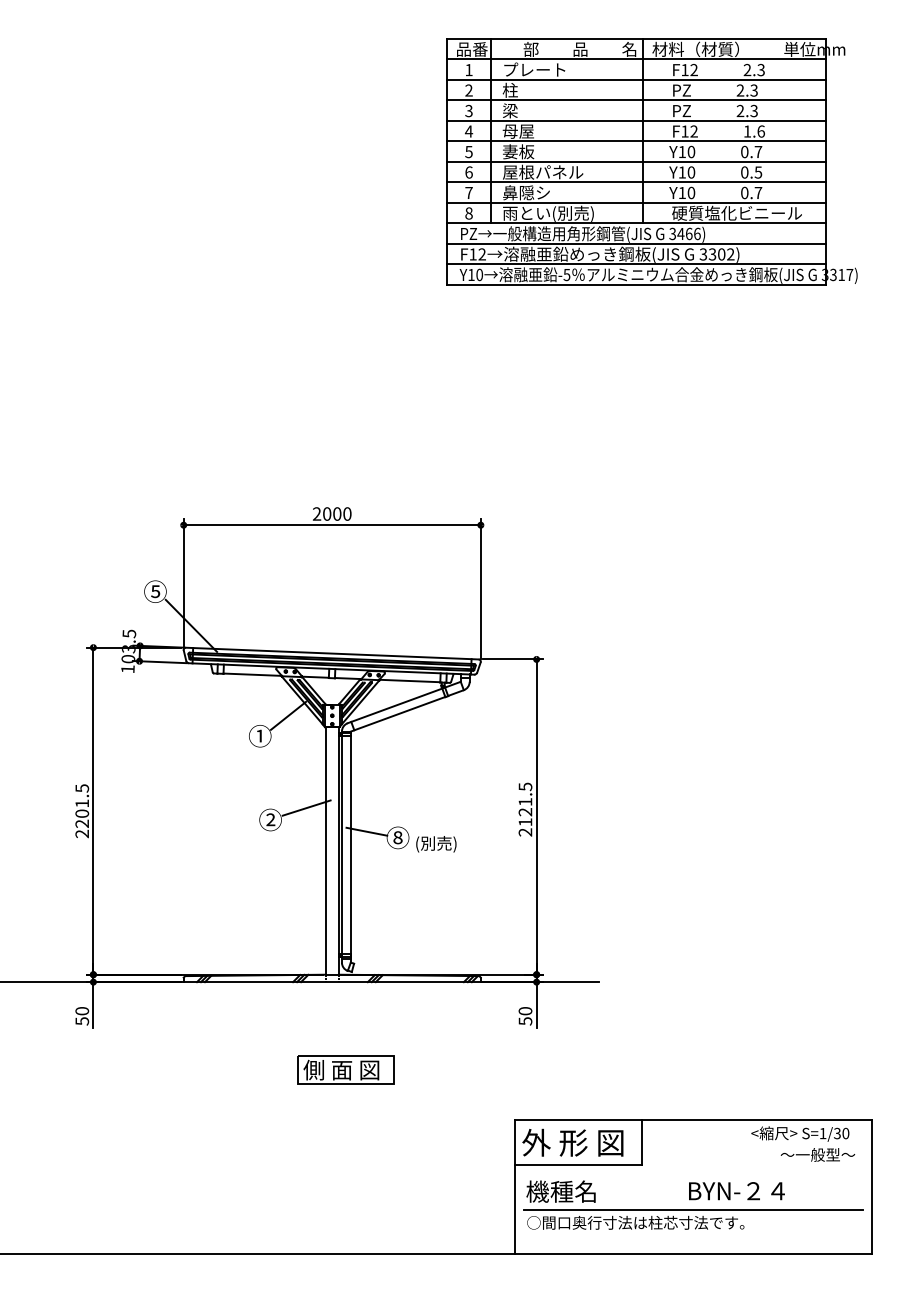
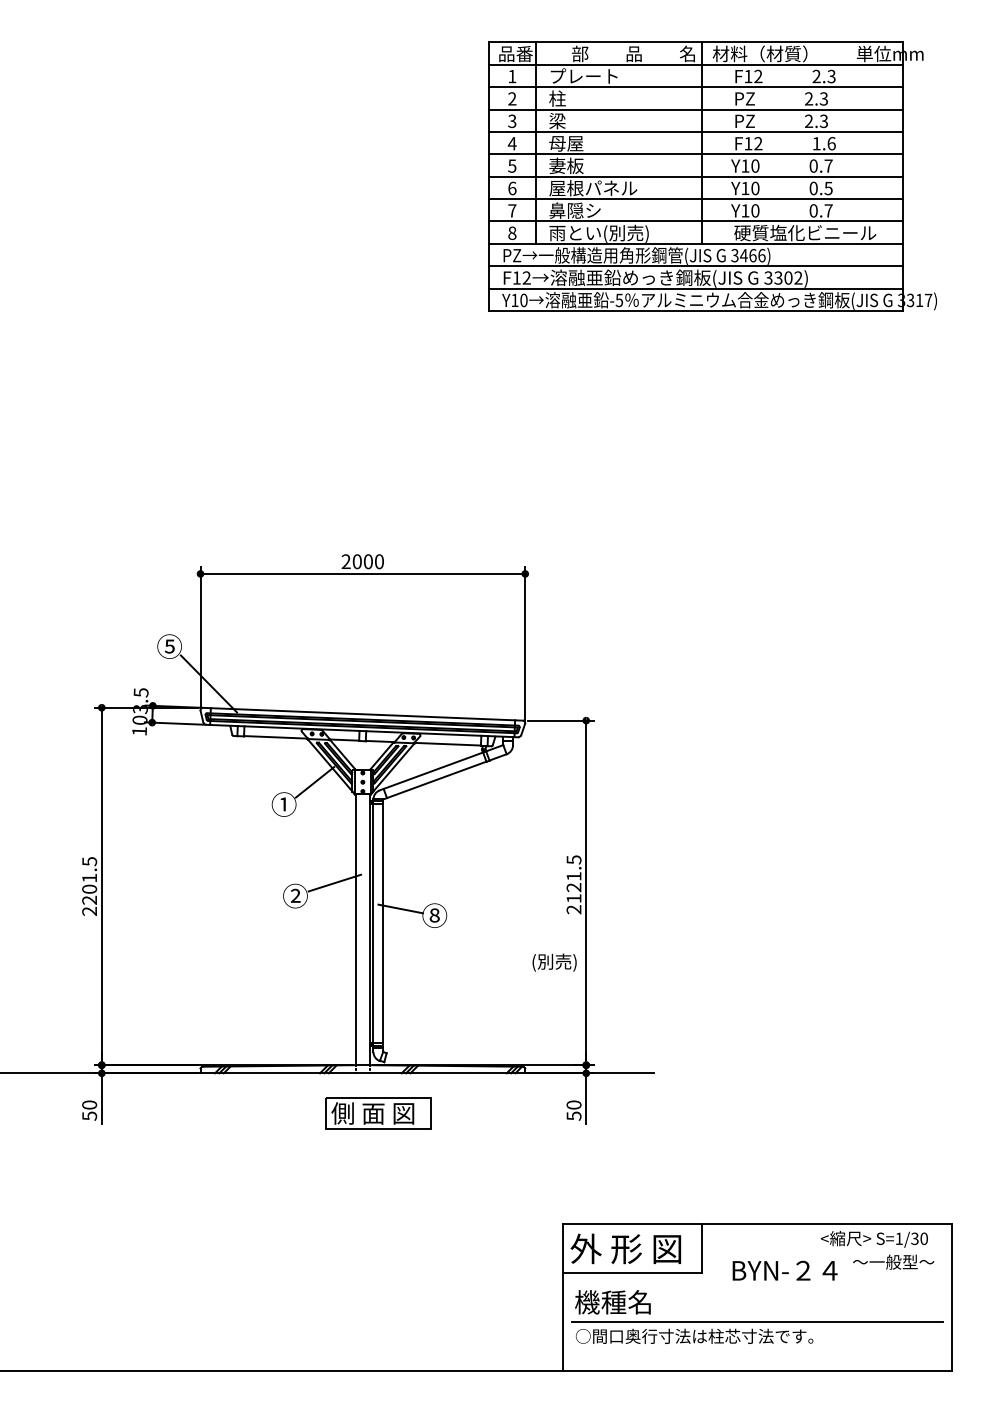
text: (436, 844) -> (554, 962), moved
part: (346, 1070) -> (378, 1113), moved
text: (736, 1190) -> (784, 1270), moved

